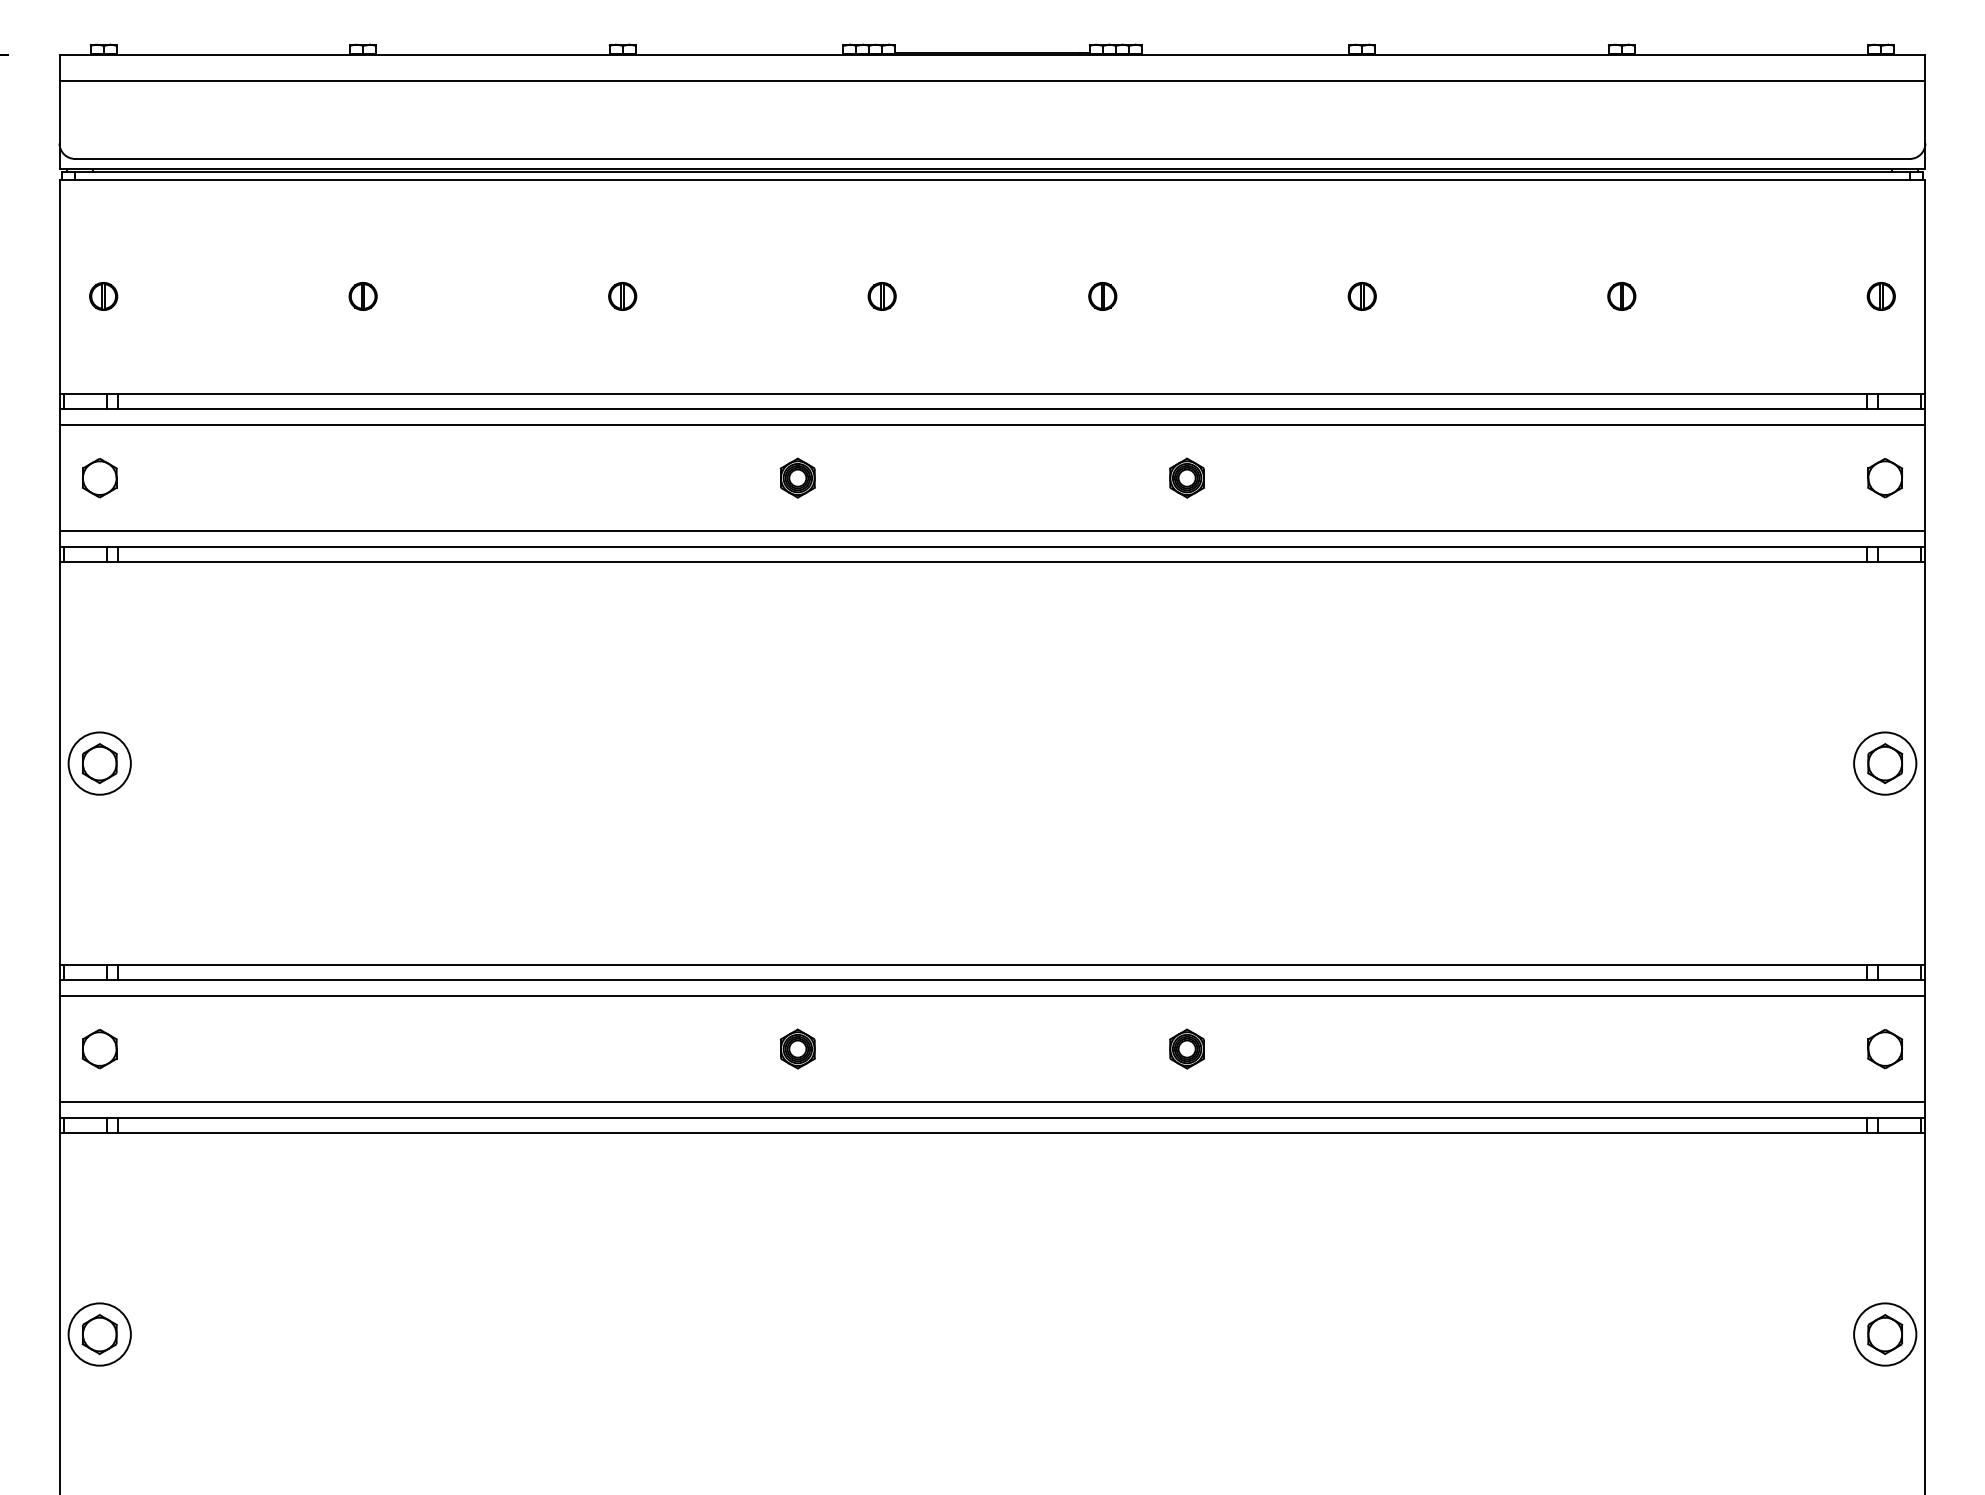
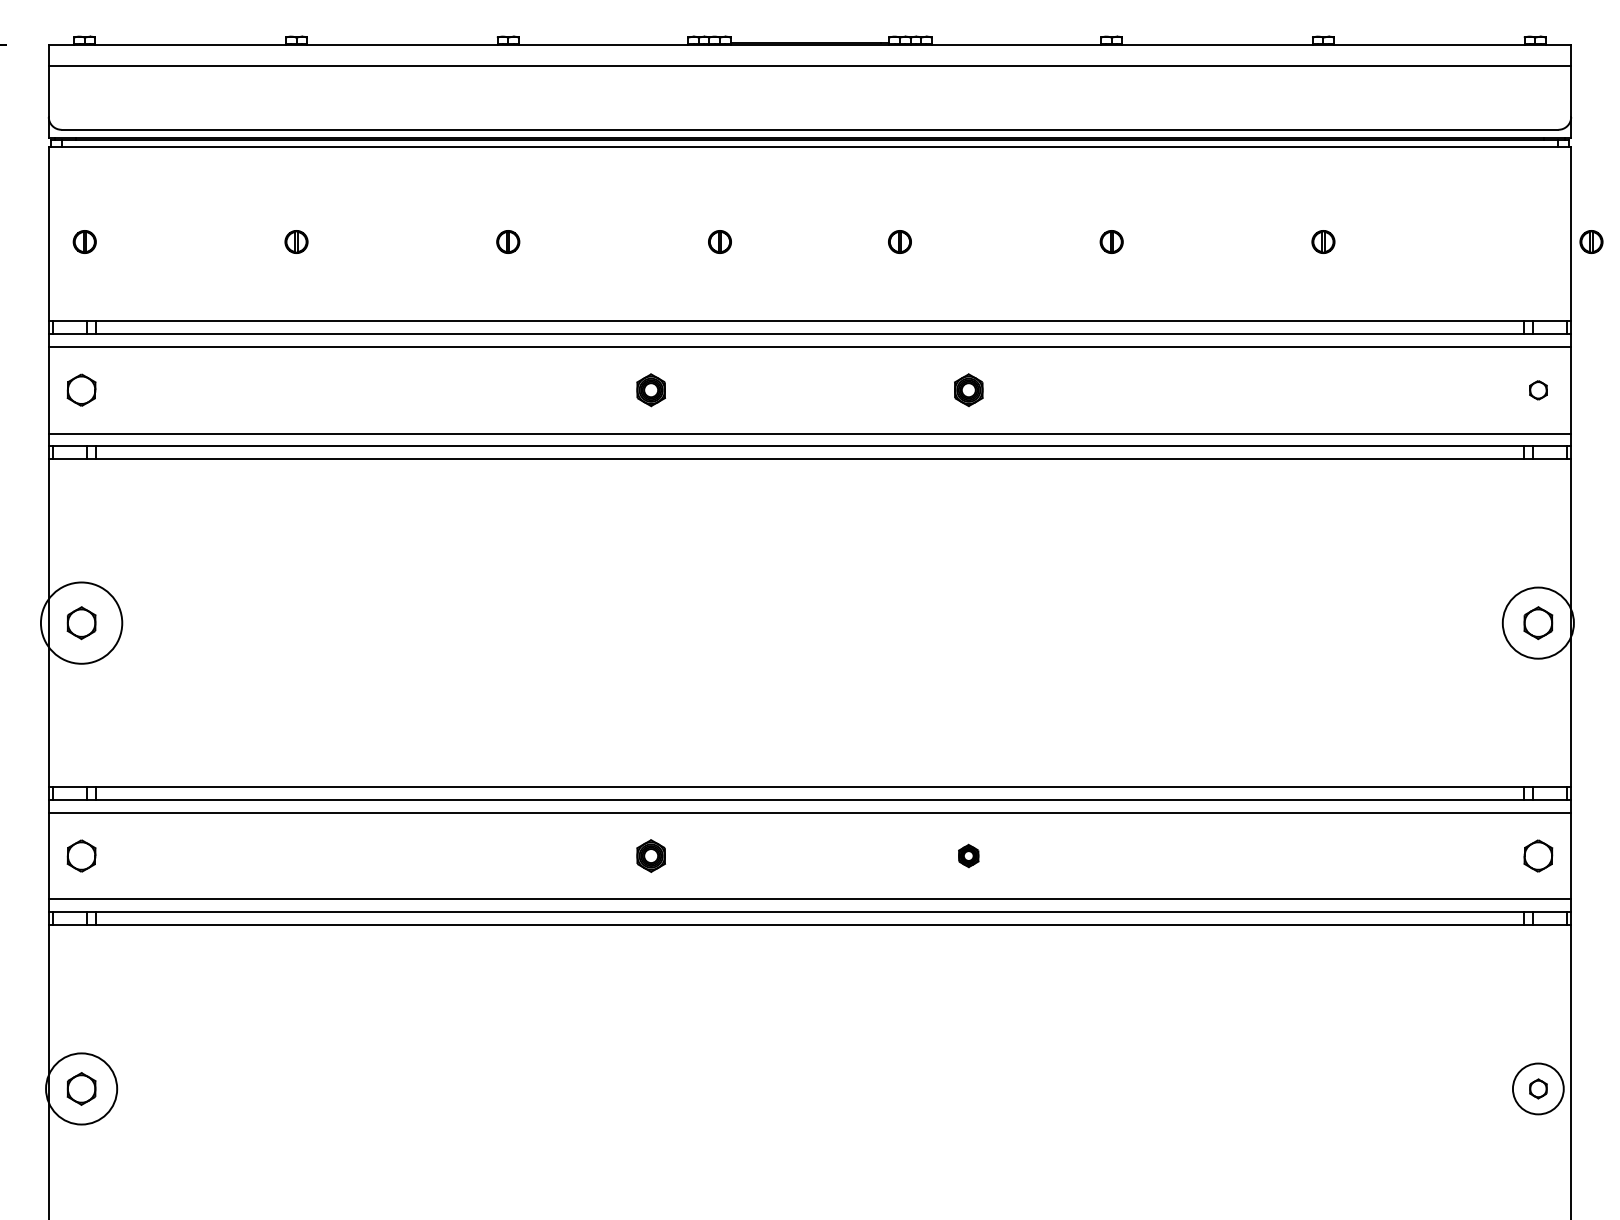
part: (1880, 296) -> (1590, 242), moved
part: (1885, 478) -> (1538, 390), size x0.6
circle: (99, 763) -> (81, 623), size x1.6
circle: (1885, 763) -> (1538, 623), size x1.4
part: (1186, 1048) -> (968, 855), size x0.7
circle: (99, 1334) -> (81, 1088), size x1.4
part: (1885, 1334) -> (1538, 1088), size x0.6

